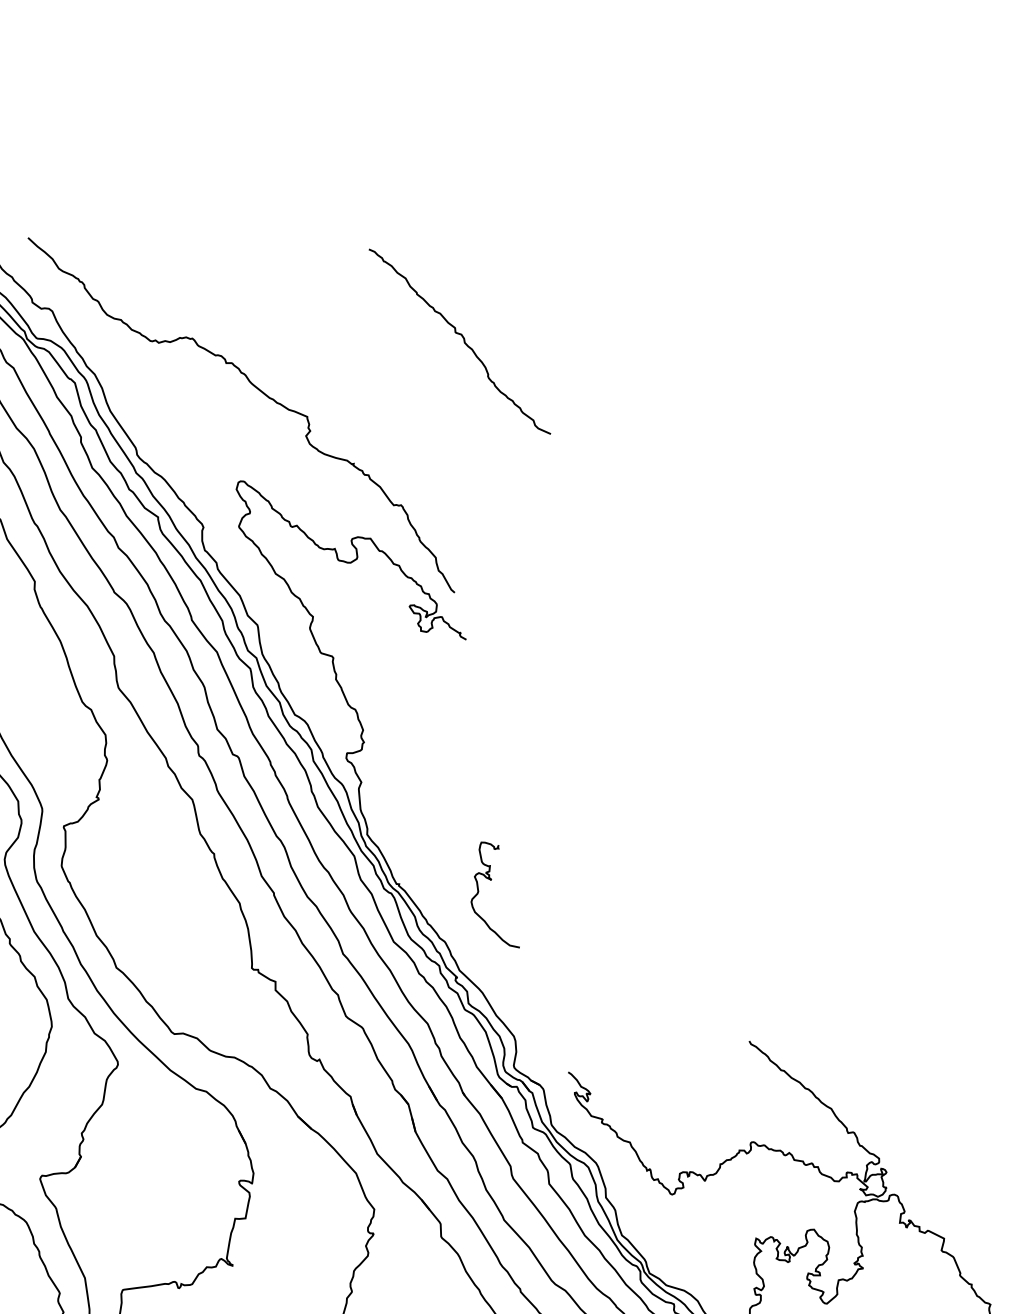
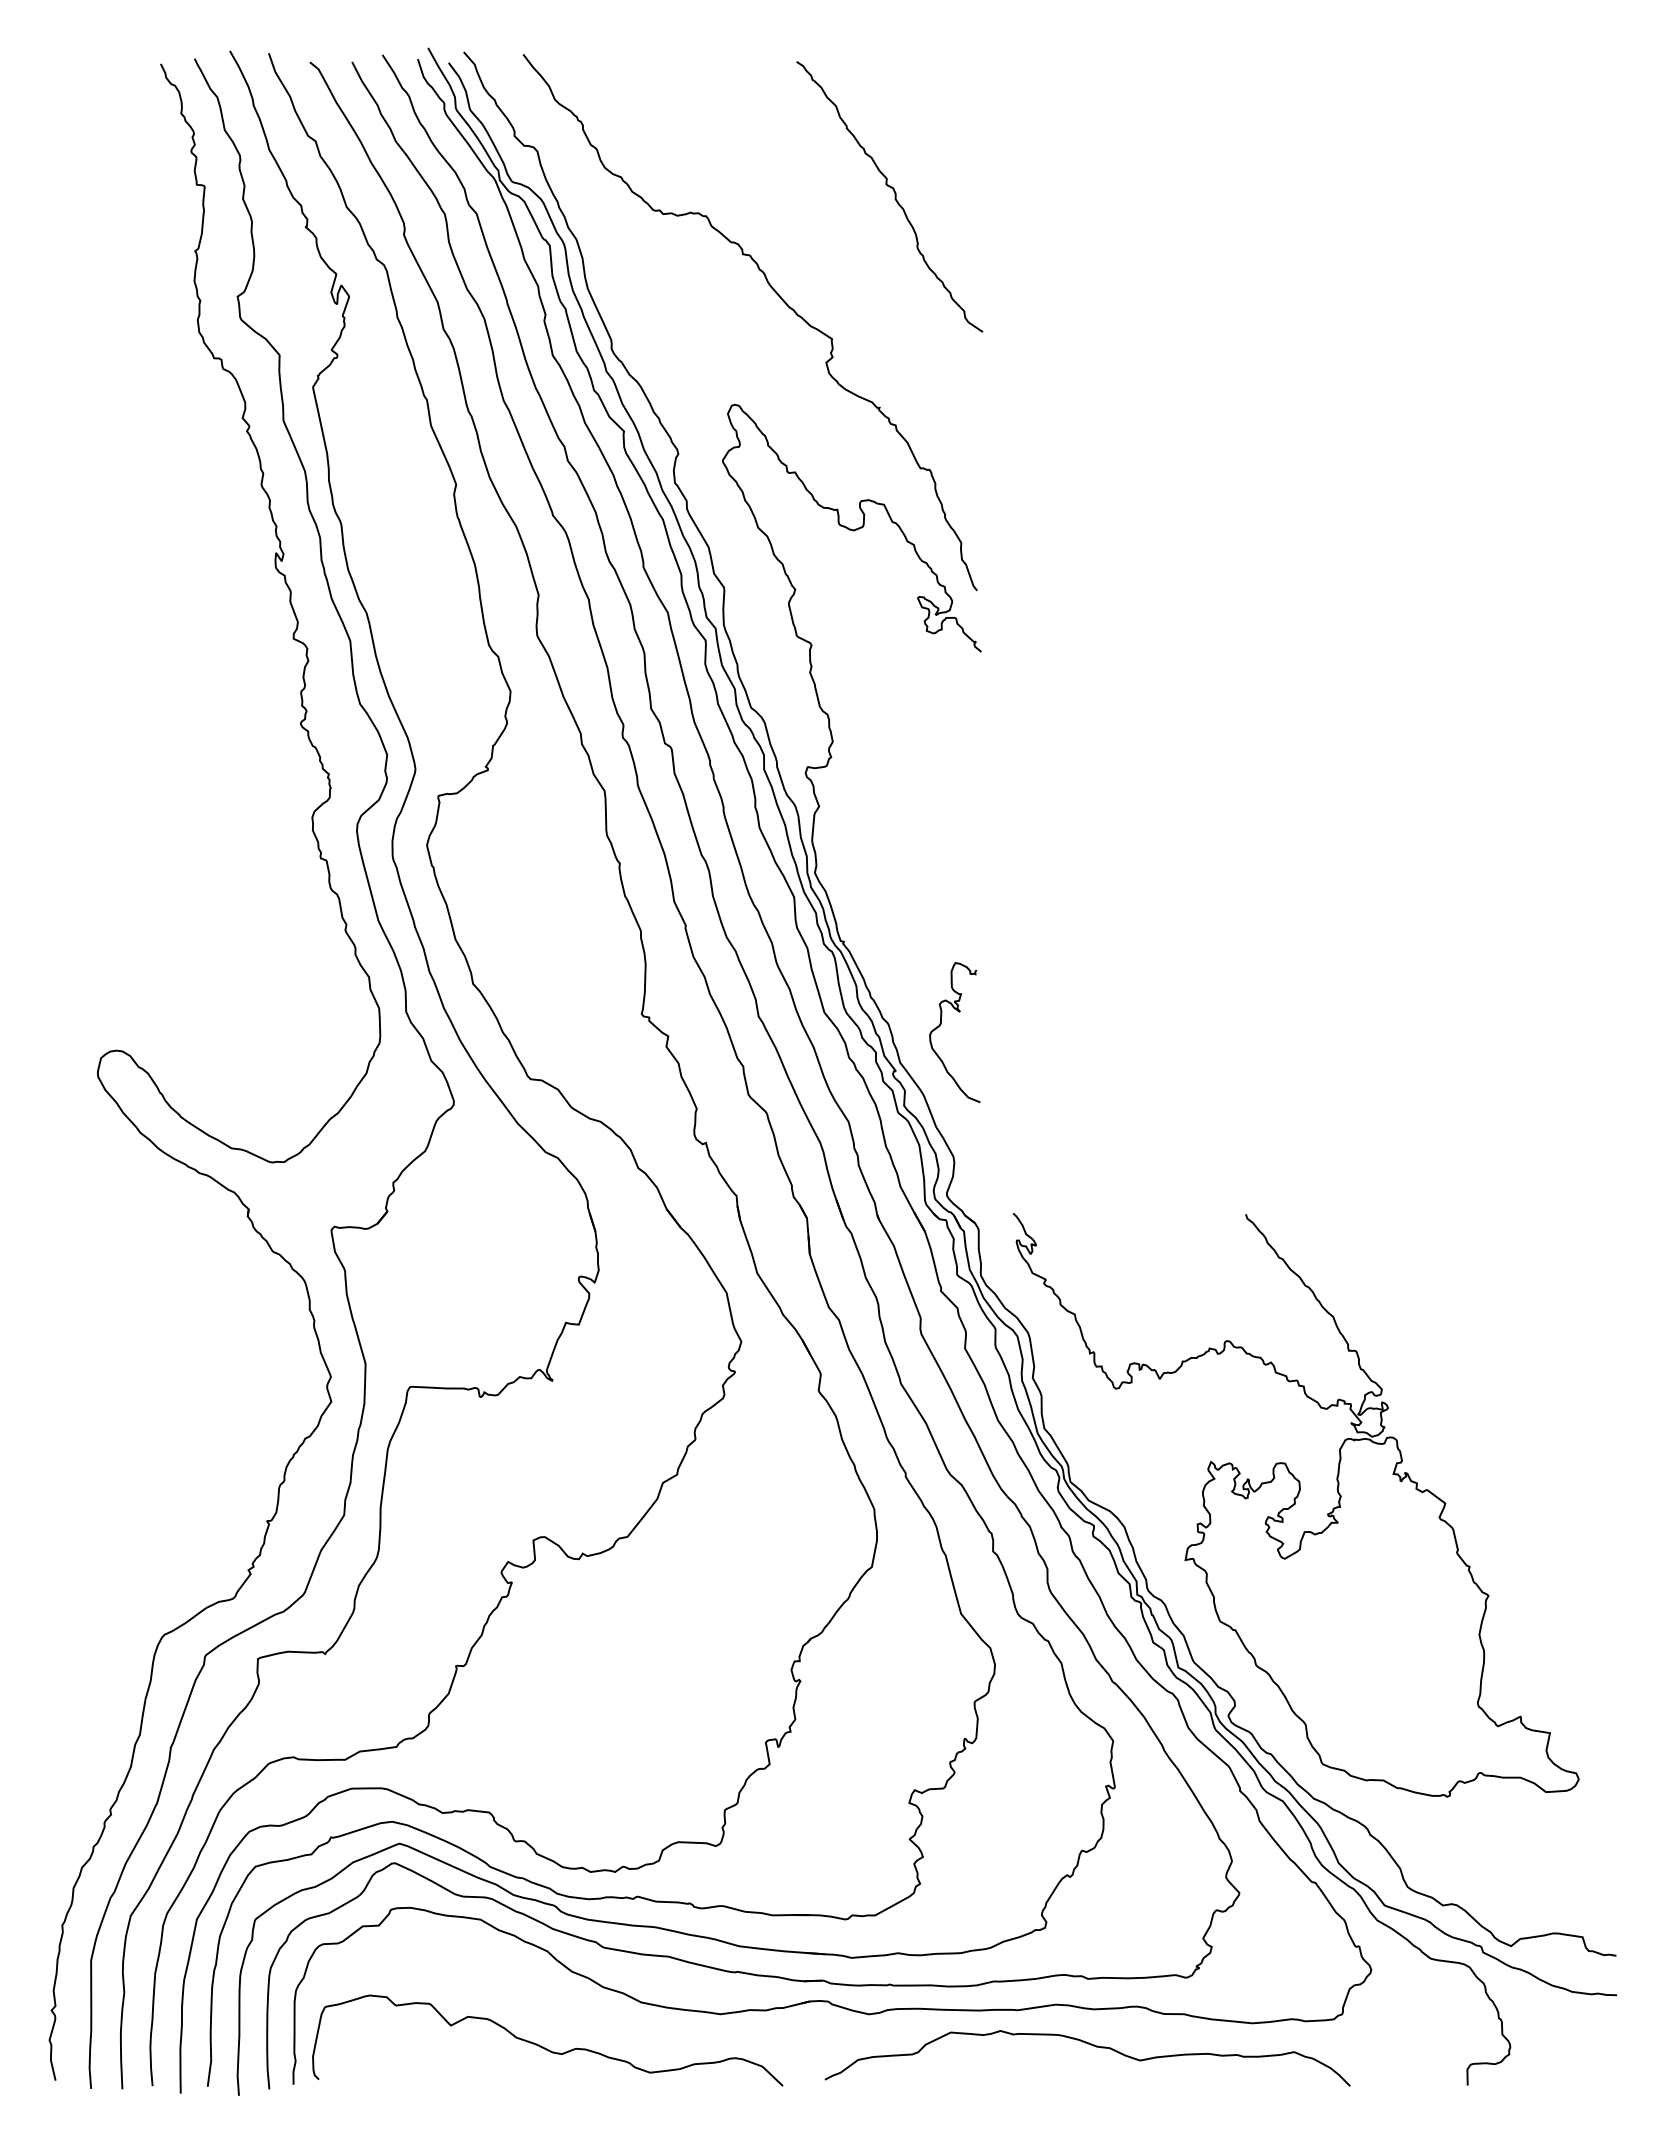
curve: (463, 340) -> (894, 196), moved
curve: (478, 894) -> (940, 1026), moved

